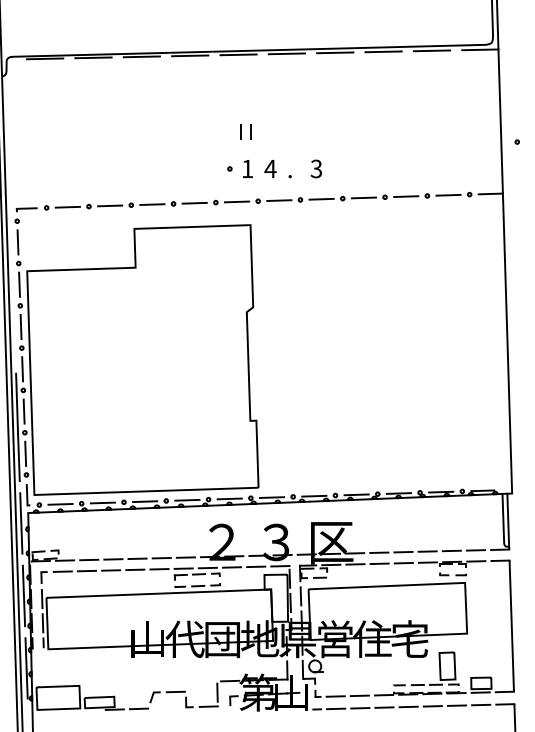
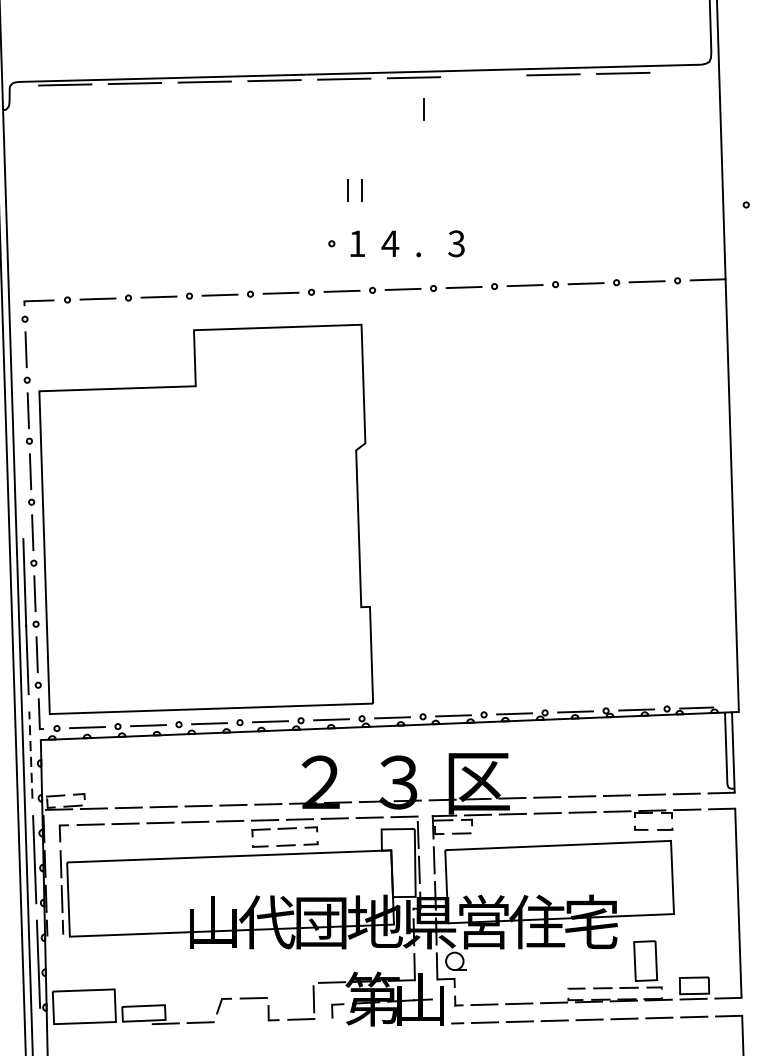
line: (480, 49) -> (693, 71), removed
line: (335, 52) -> (484, 75), removed
line: (293, 75) -> (423, 108), added
line: (21, 522) -> (31, 753), solid -> dashed

